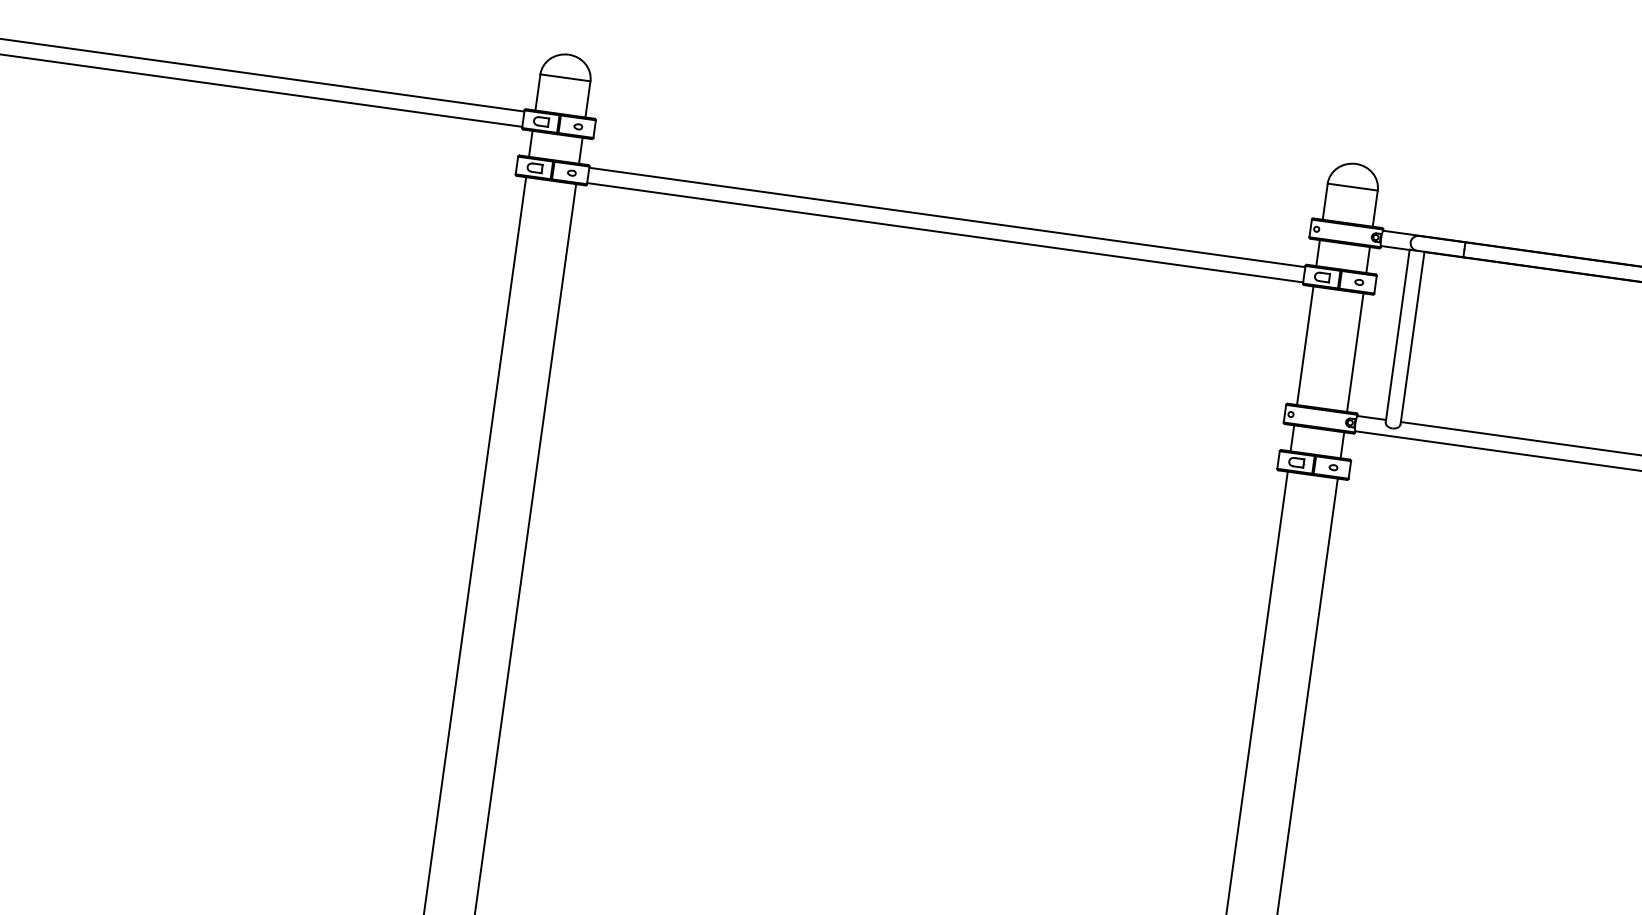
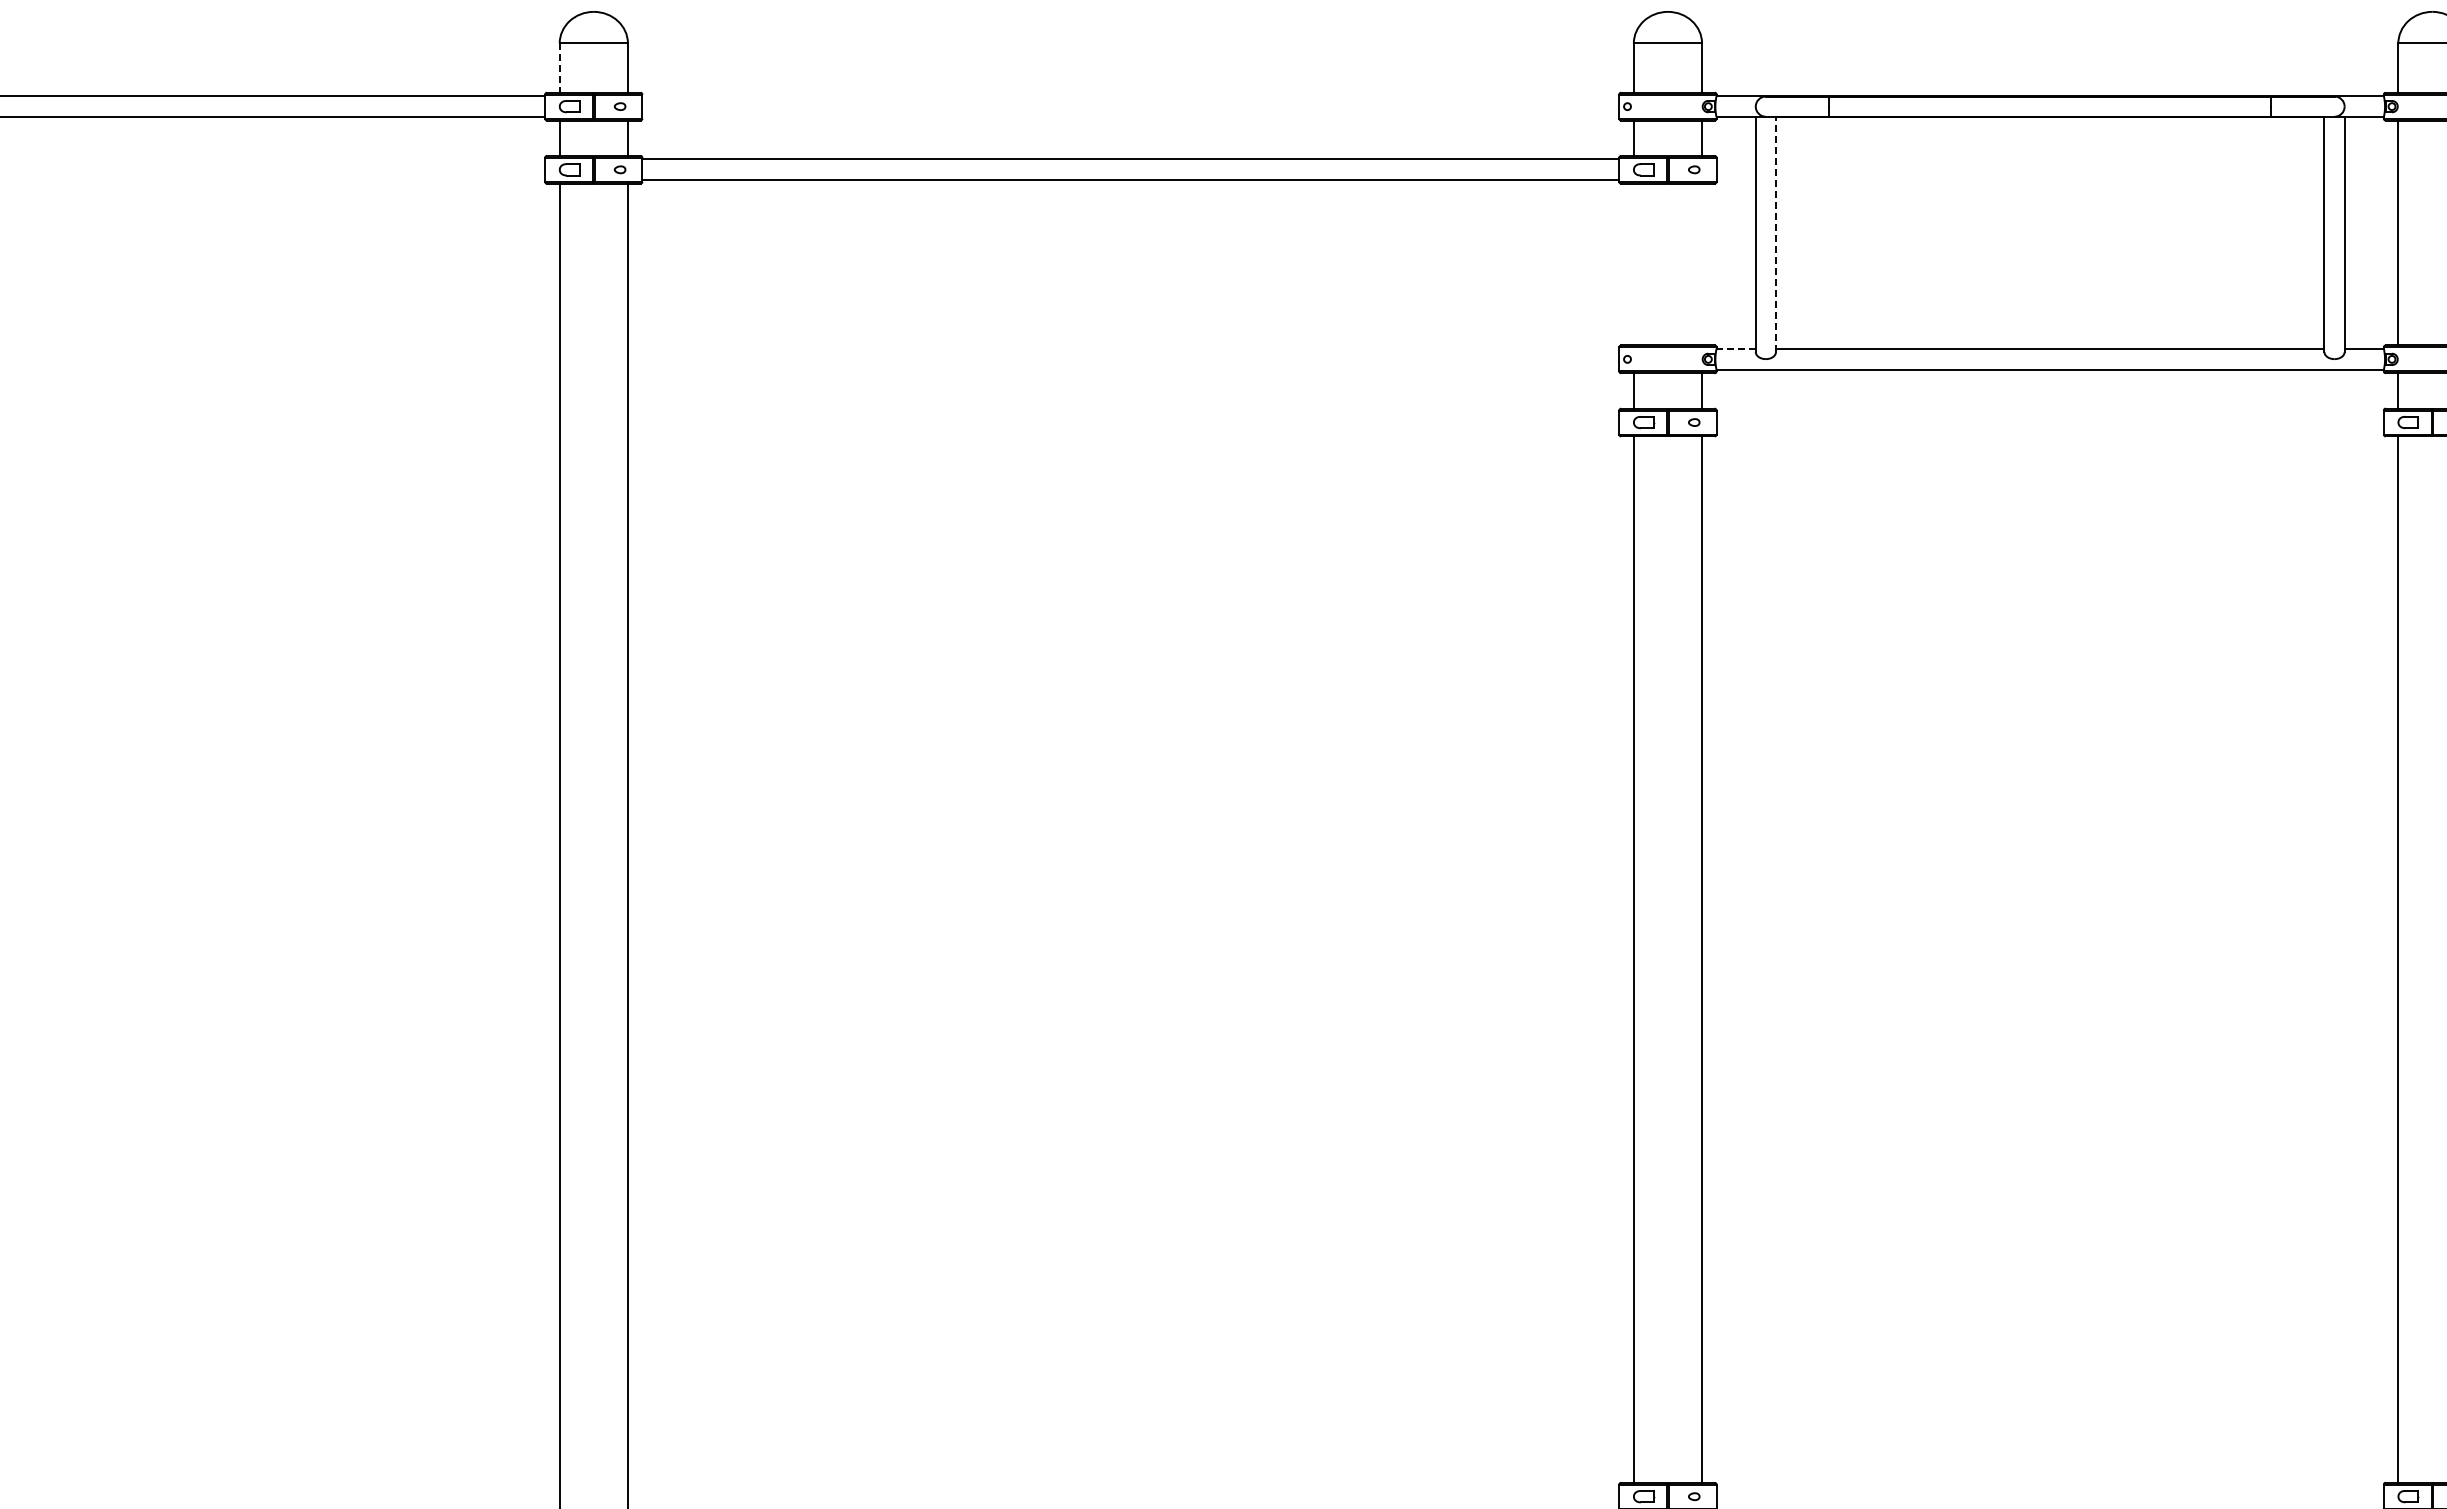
line: (537, 92) -> (559, 68), solid -> dashed
line: (1412, 338) -> (1775, 234), solid -> dashed
line: (1305, 345) -> (1633, 264), removed
line: (1355, 352) -> (1702, 264), removed
line: (1371, 417) -> (1736, 348), solid -> dashed

